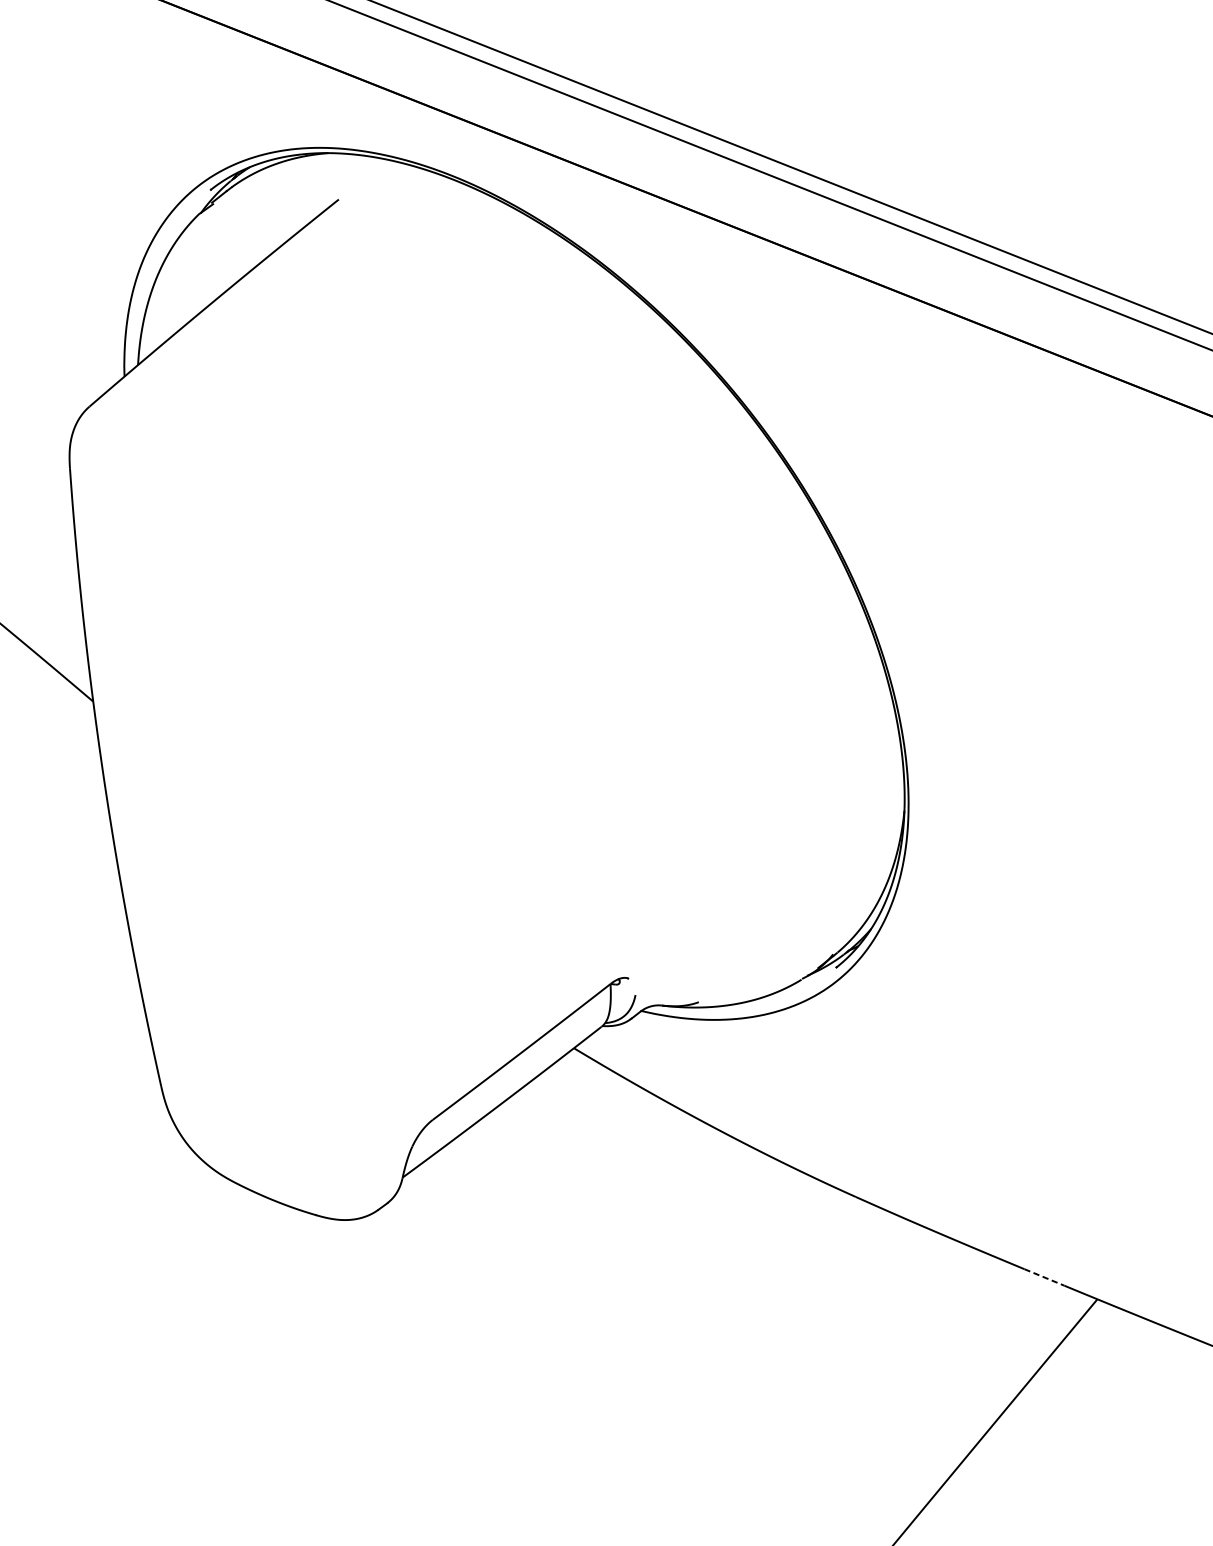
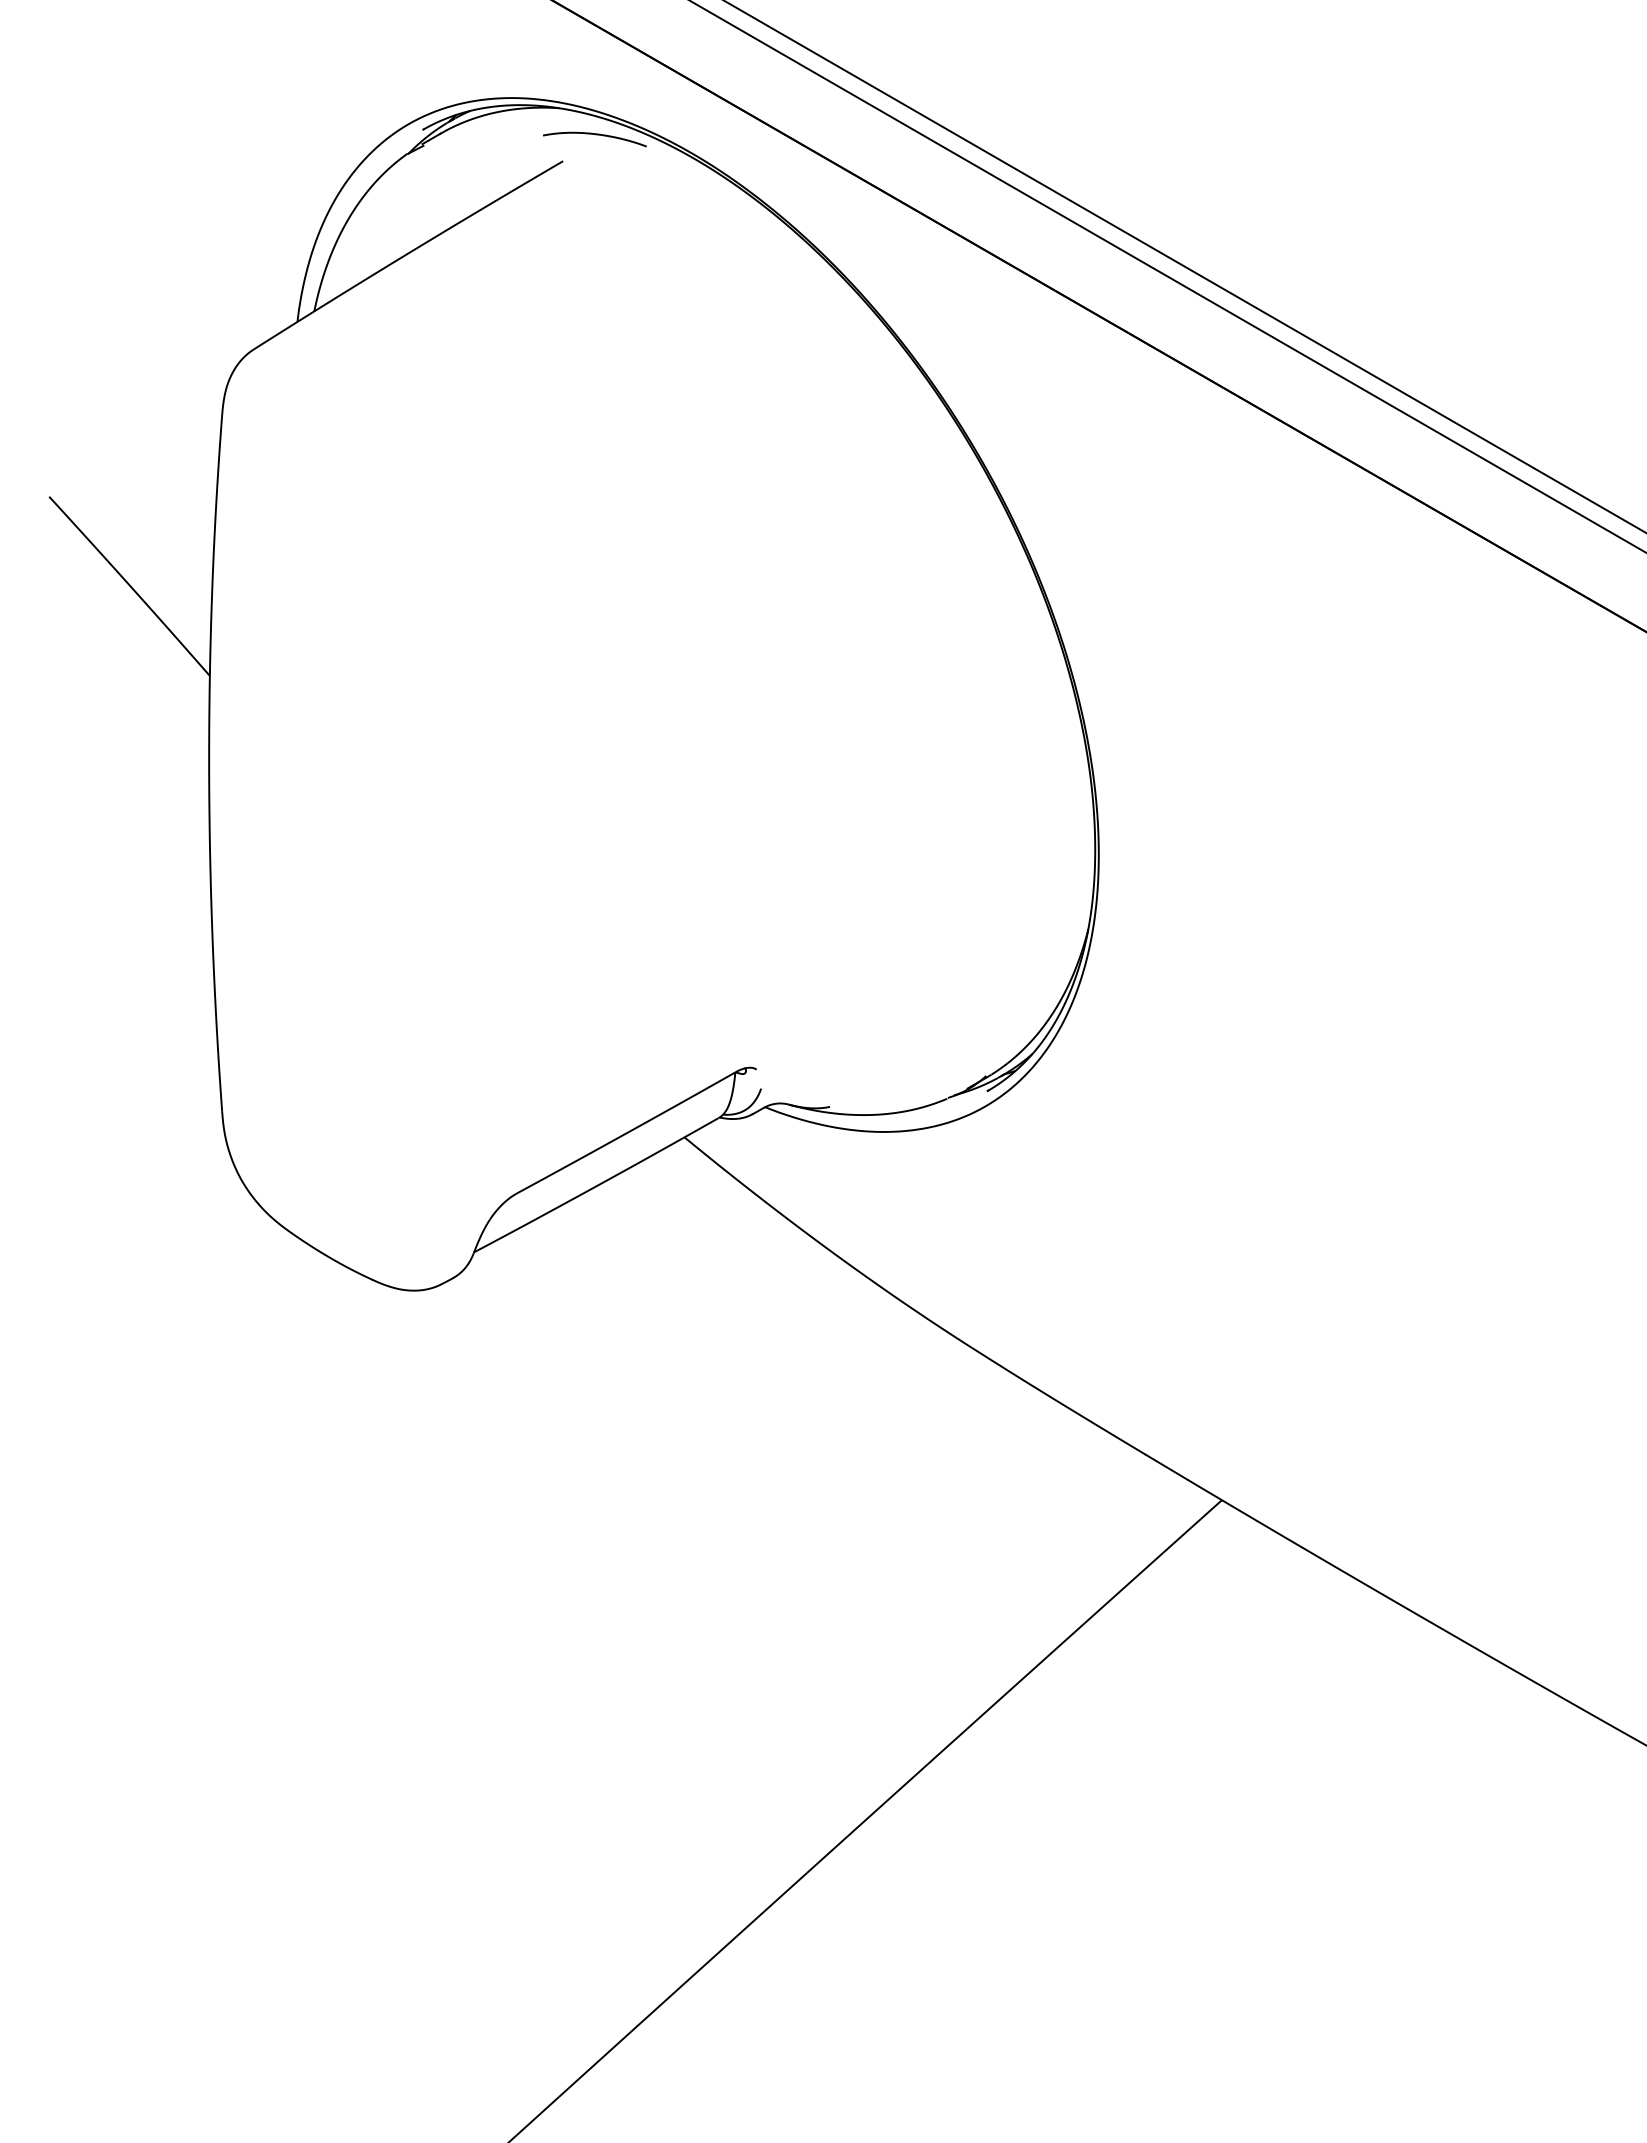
curve: (364, 172) -> (595, 135), added
line: (1044, 1277) -> (1167, 1467), dashed -> solid

